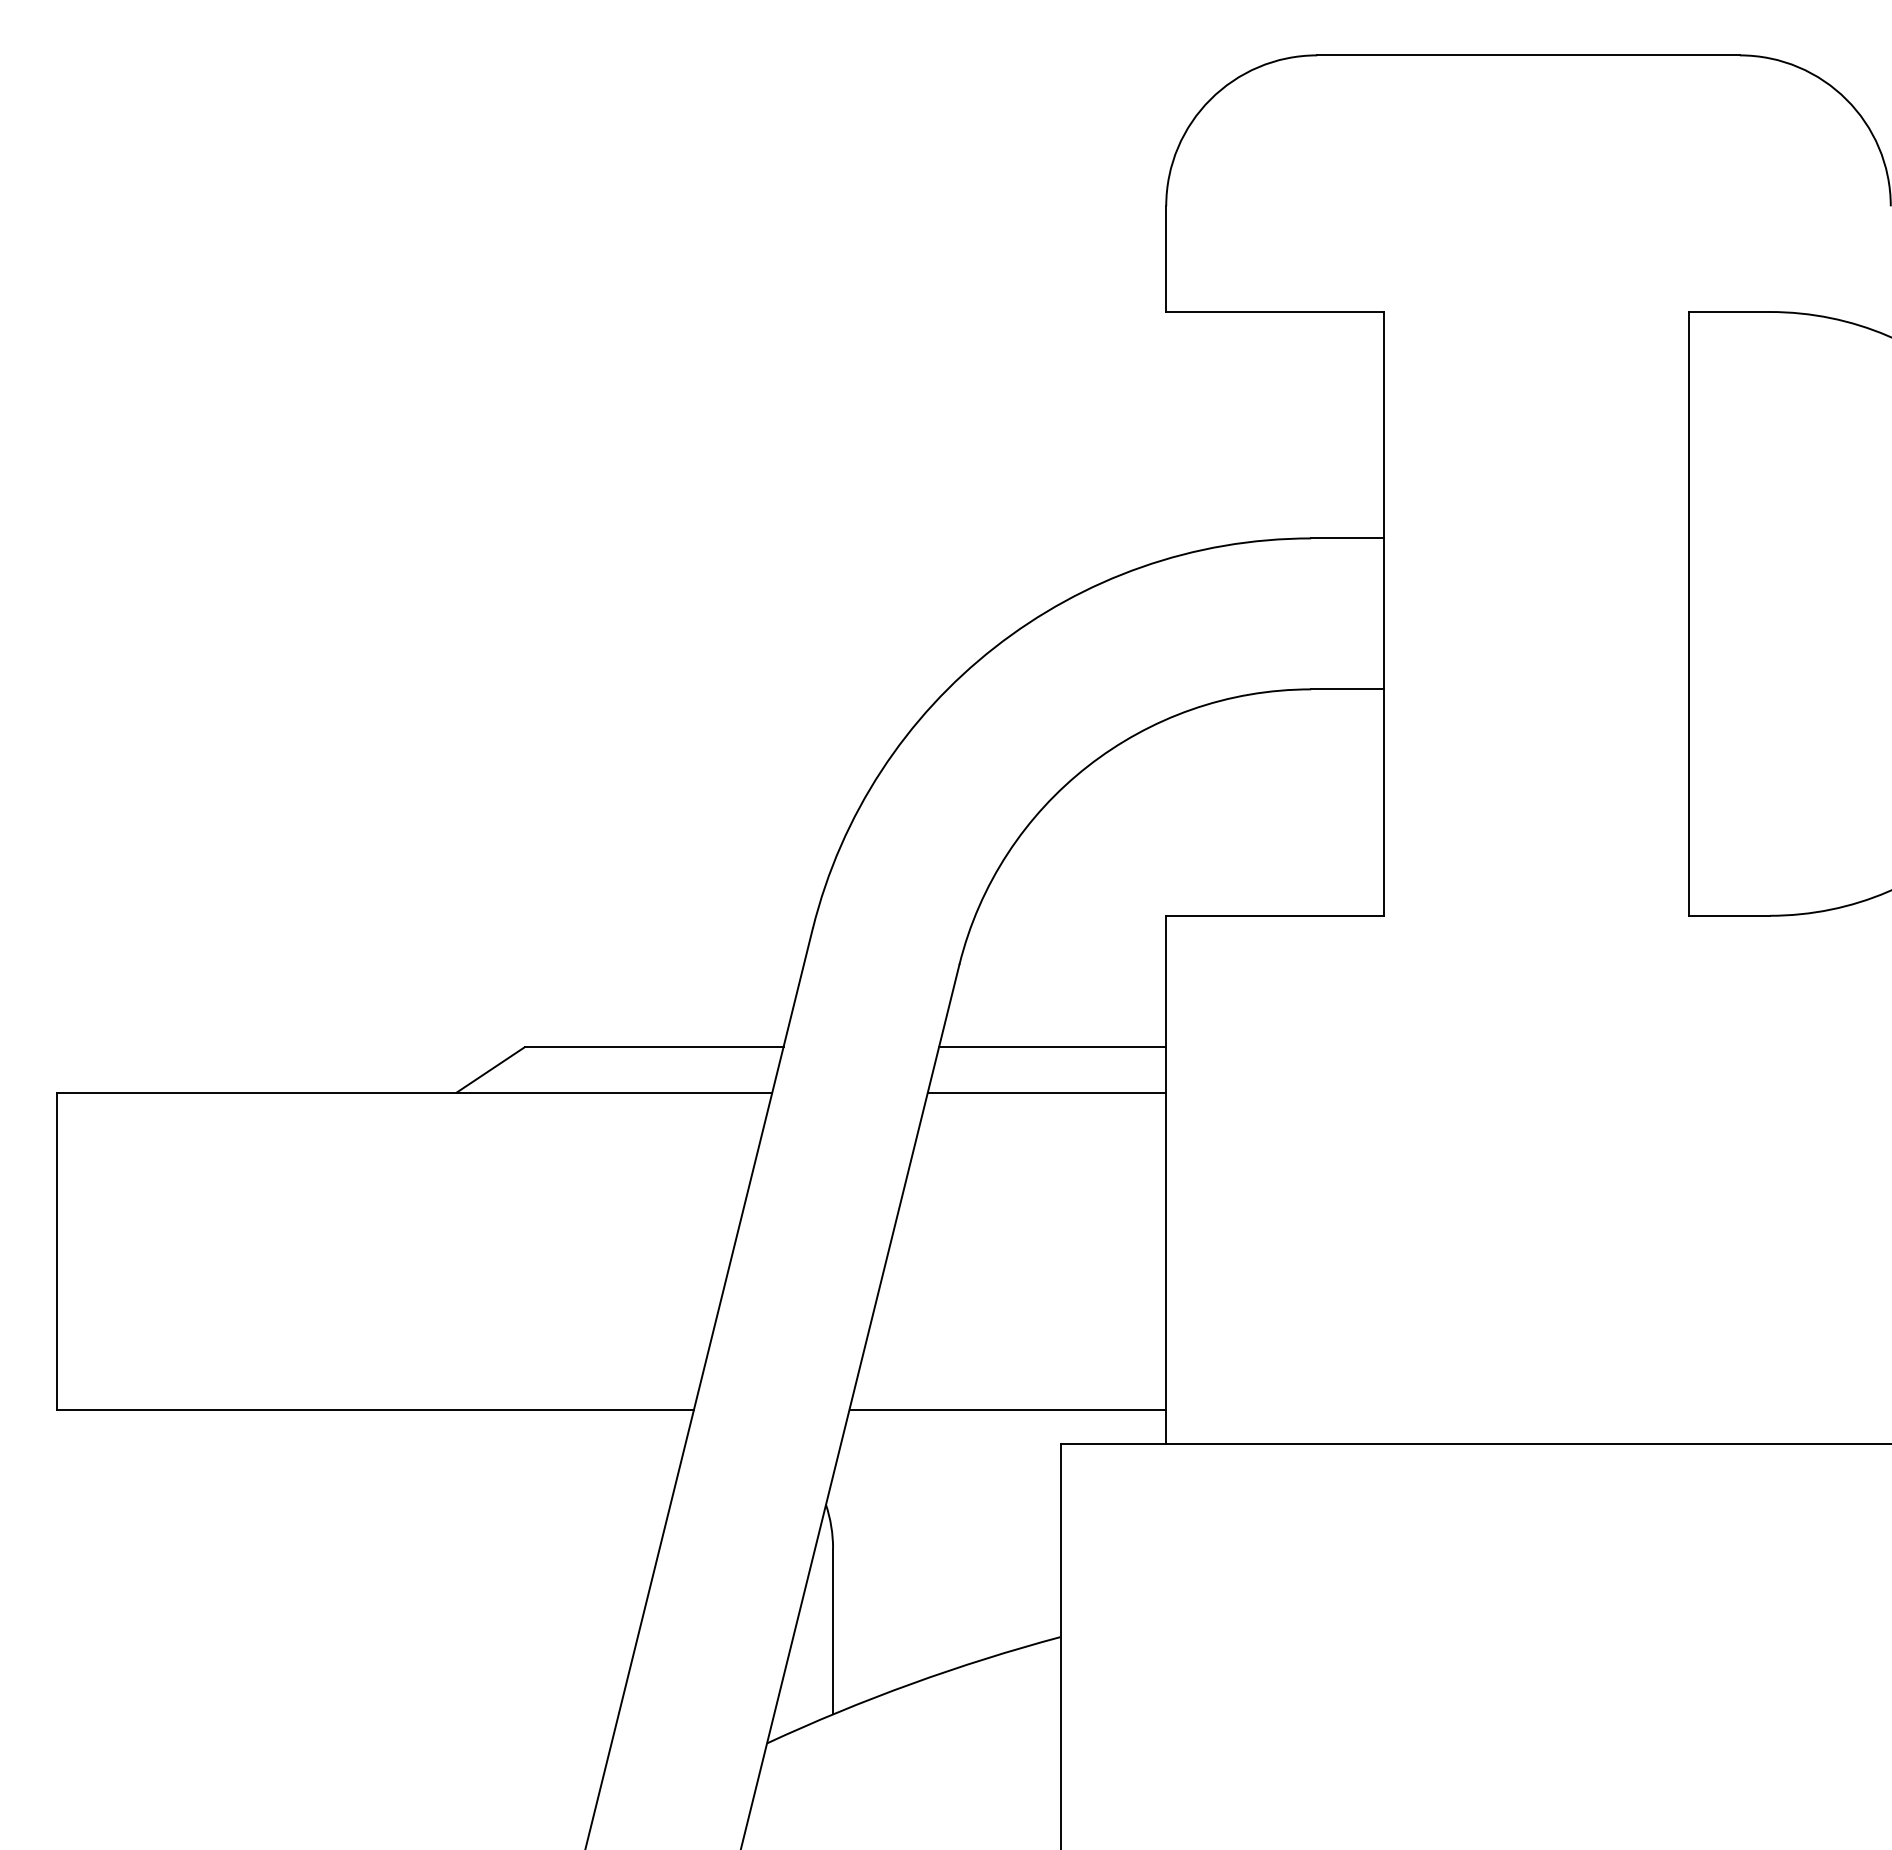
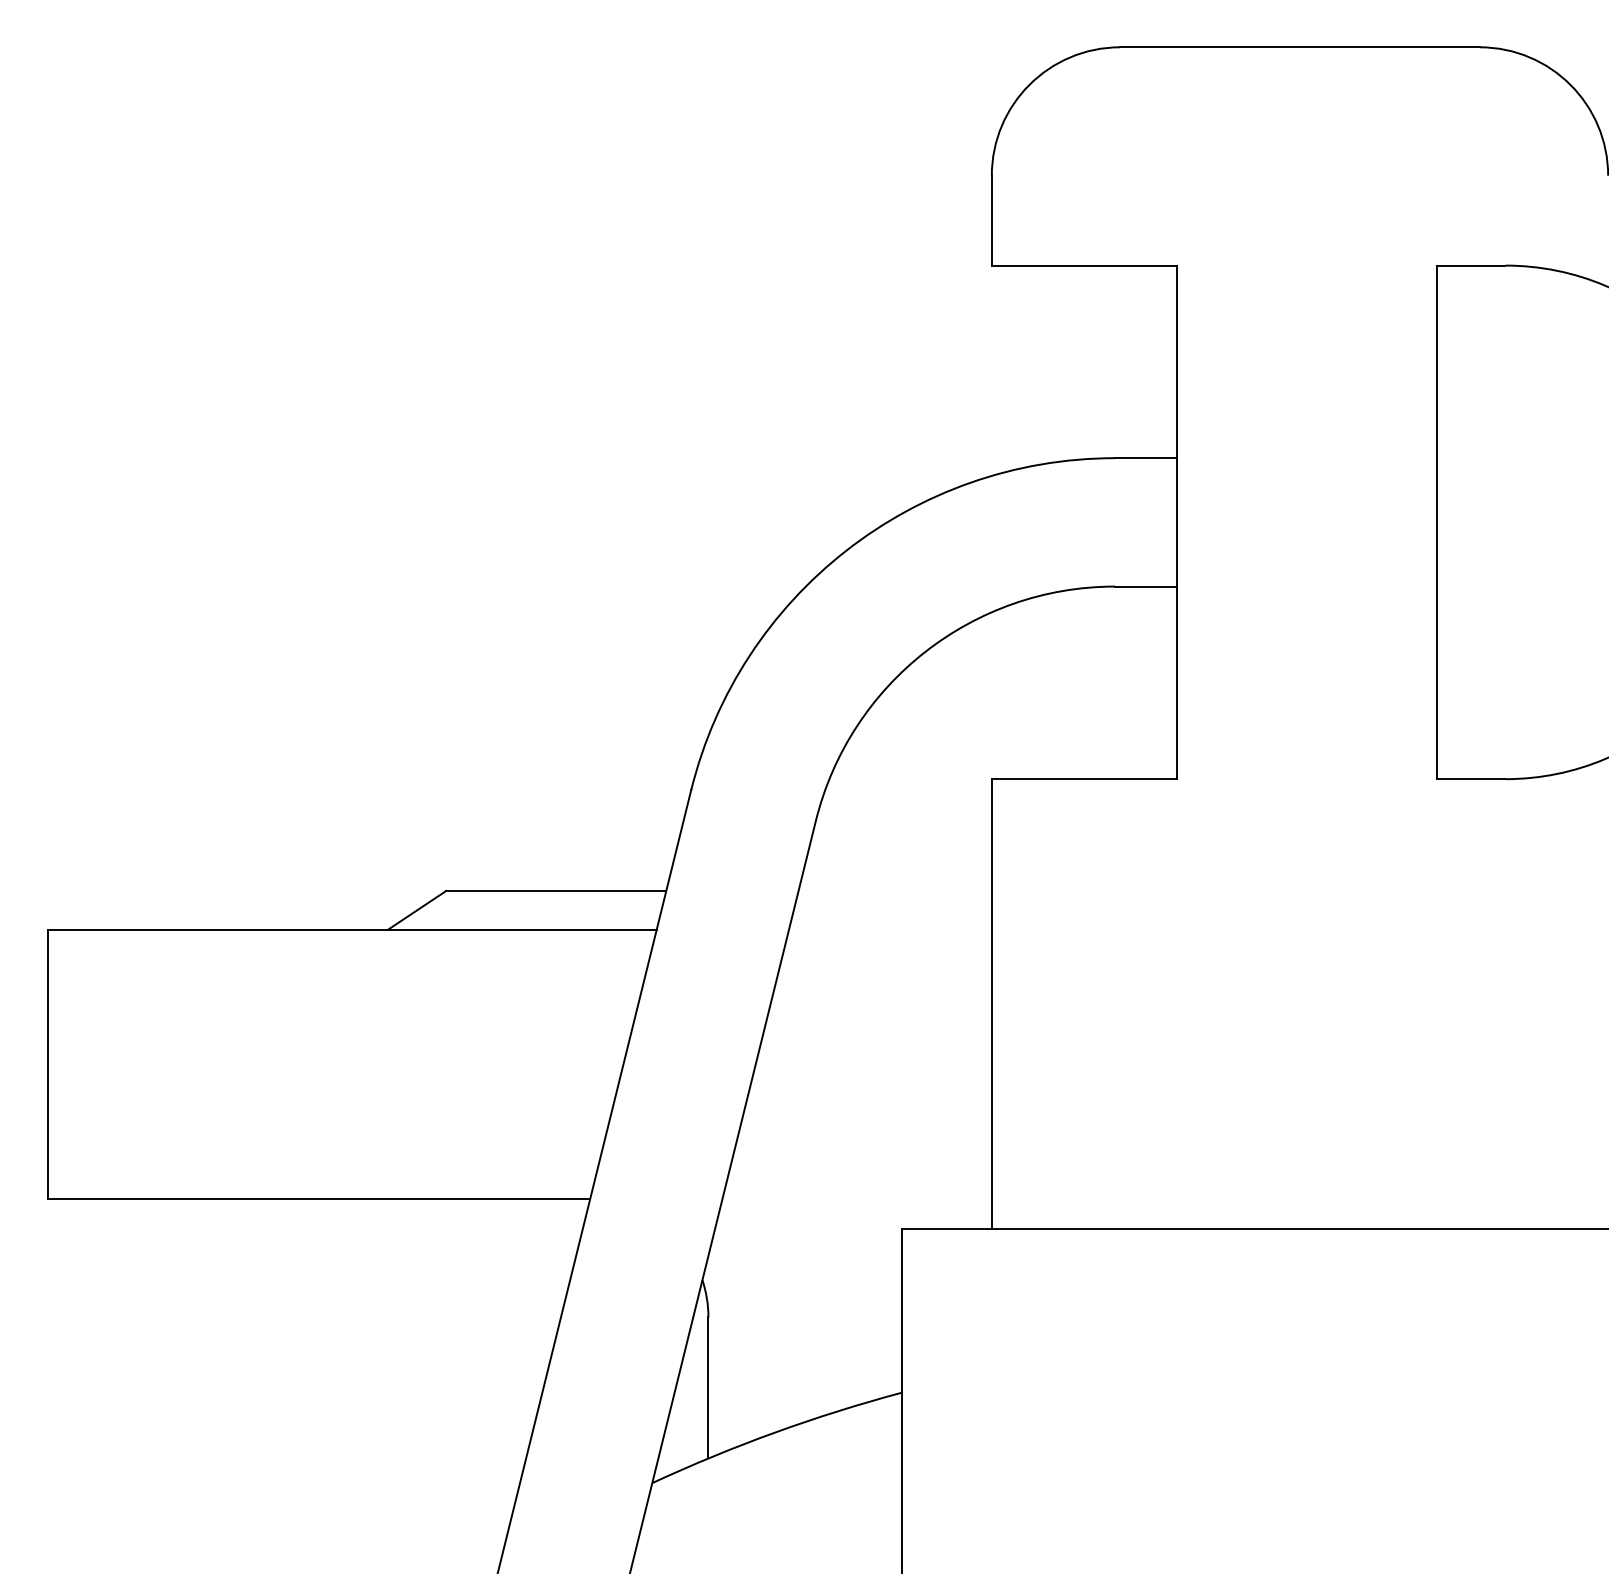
line: (1052, 1047) -> (895, 891), removed
line: (1046, 1092) -> (889, 929), removed
line: (1007, 1409) -> (856, 1199), removed

